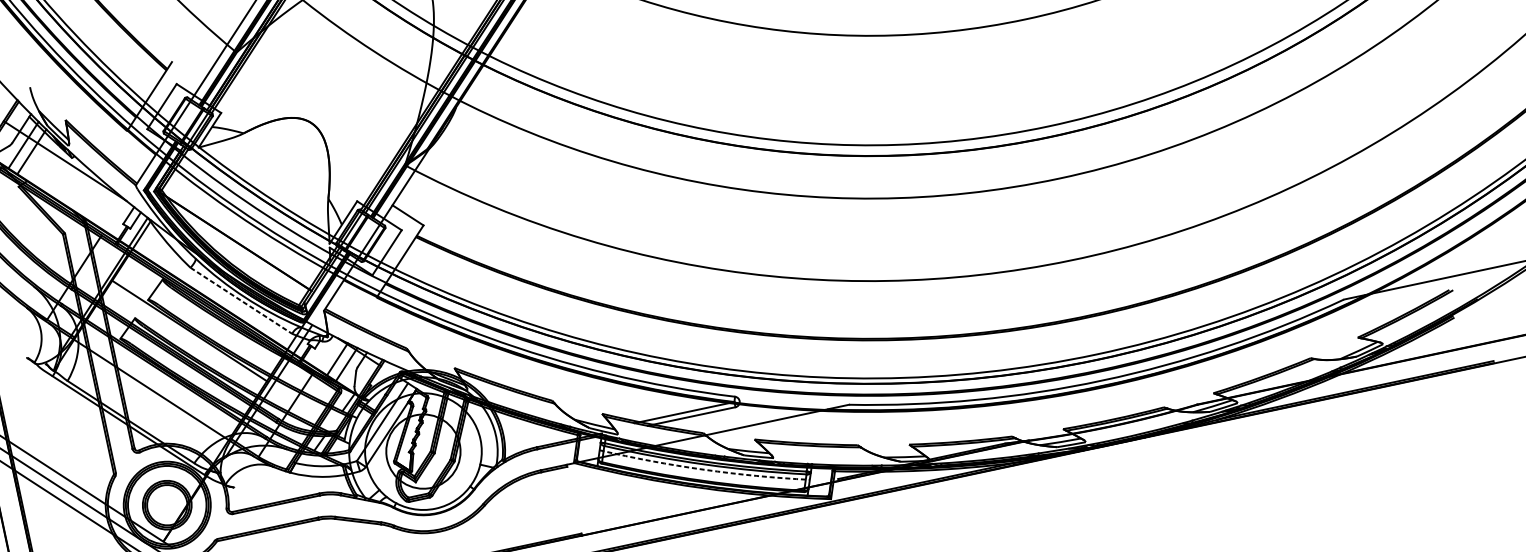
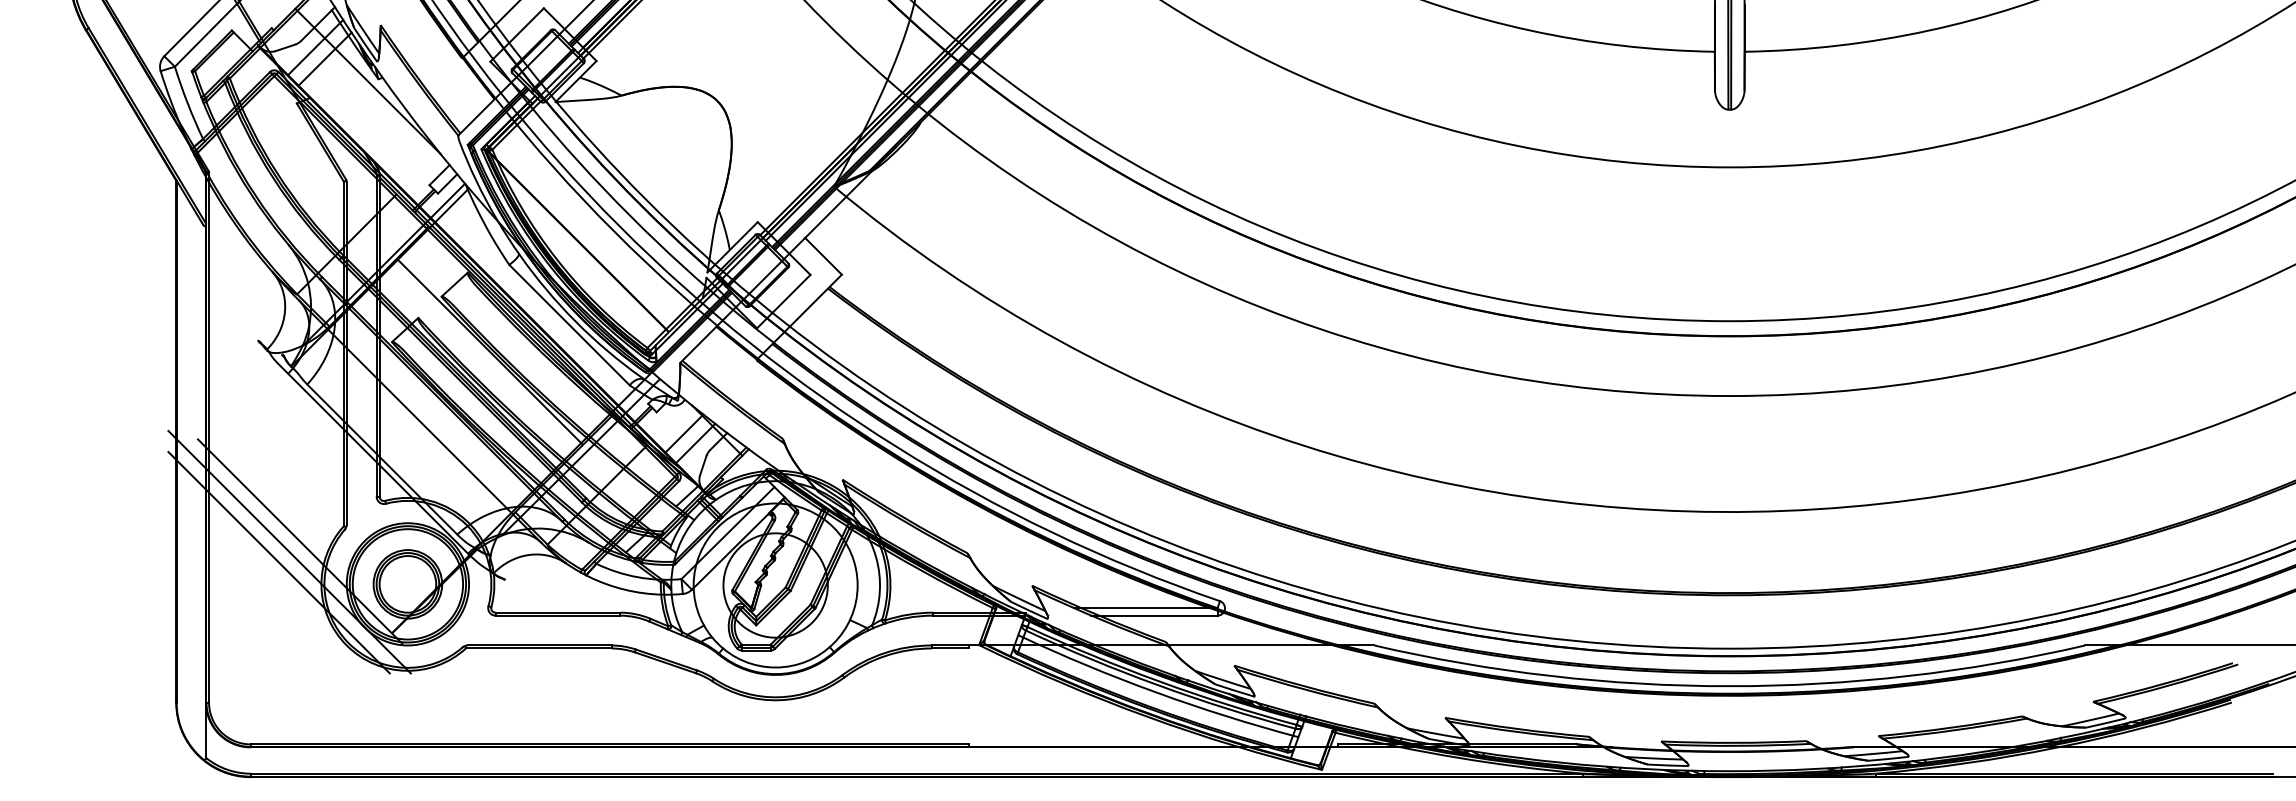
line: (241, 301) -> (569, 325), dashed -> solid
arc: (704, 469) -> (1156, 692), dashed -> solid

